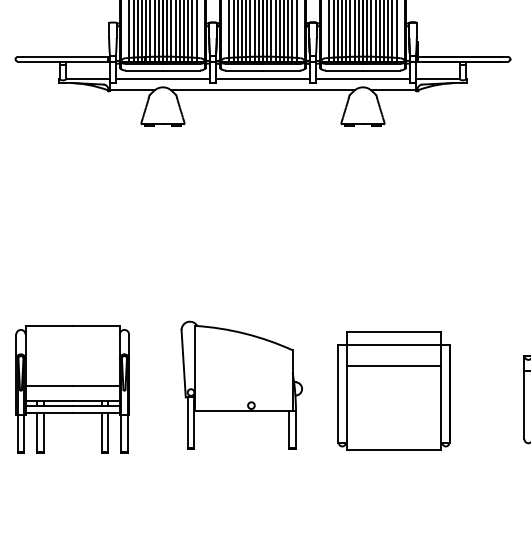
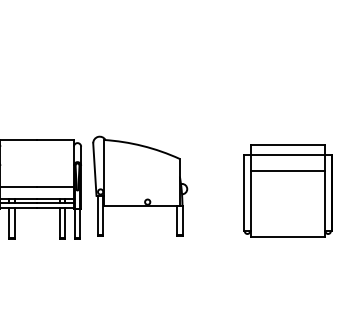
part: (241, 384) -> (139, 185), moved

